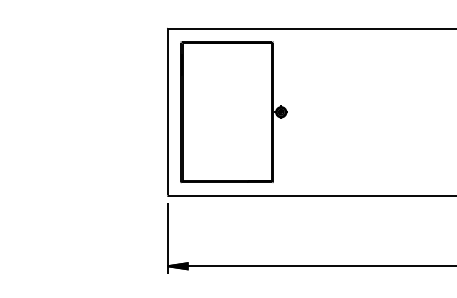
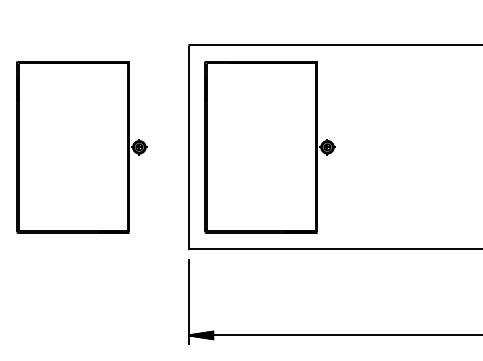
part: (79, 111) -> (81, 146), added

